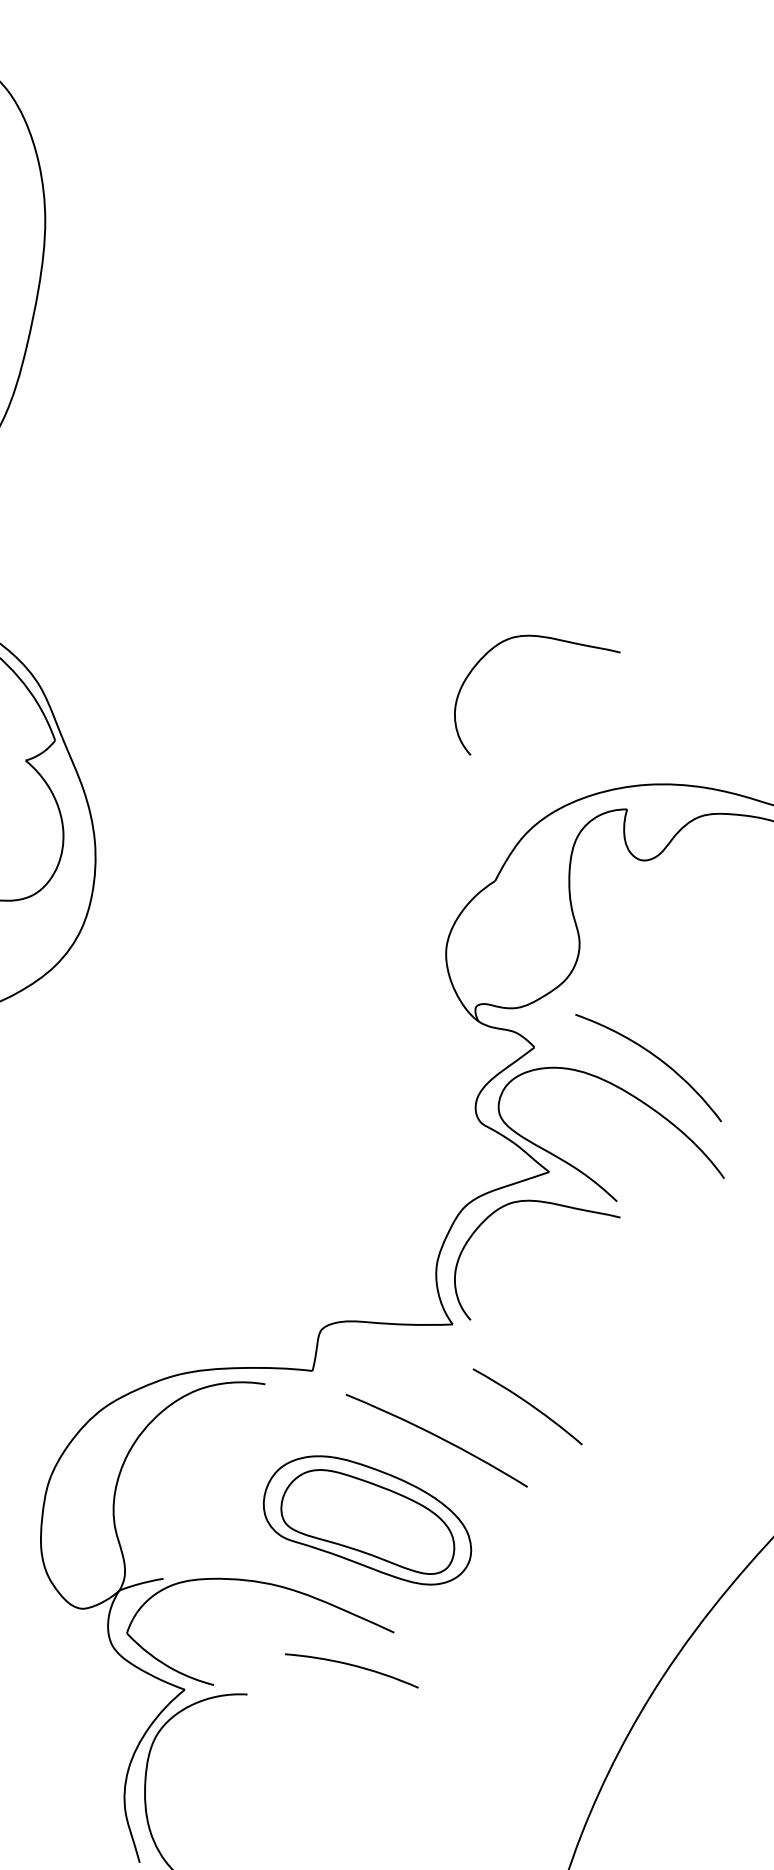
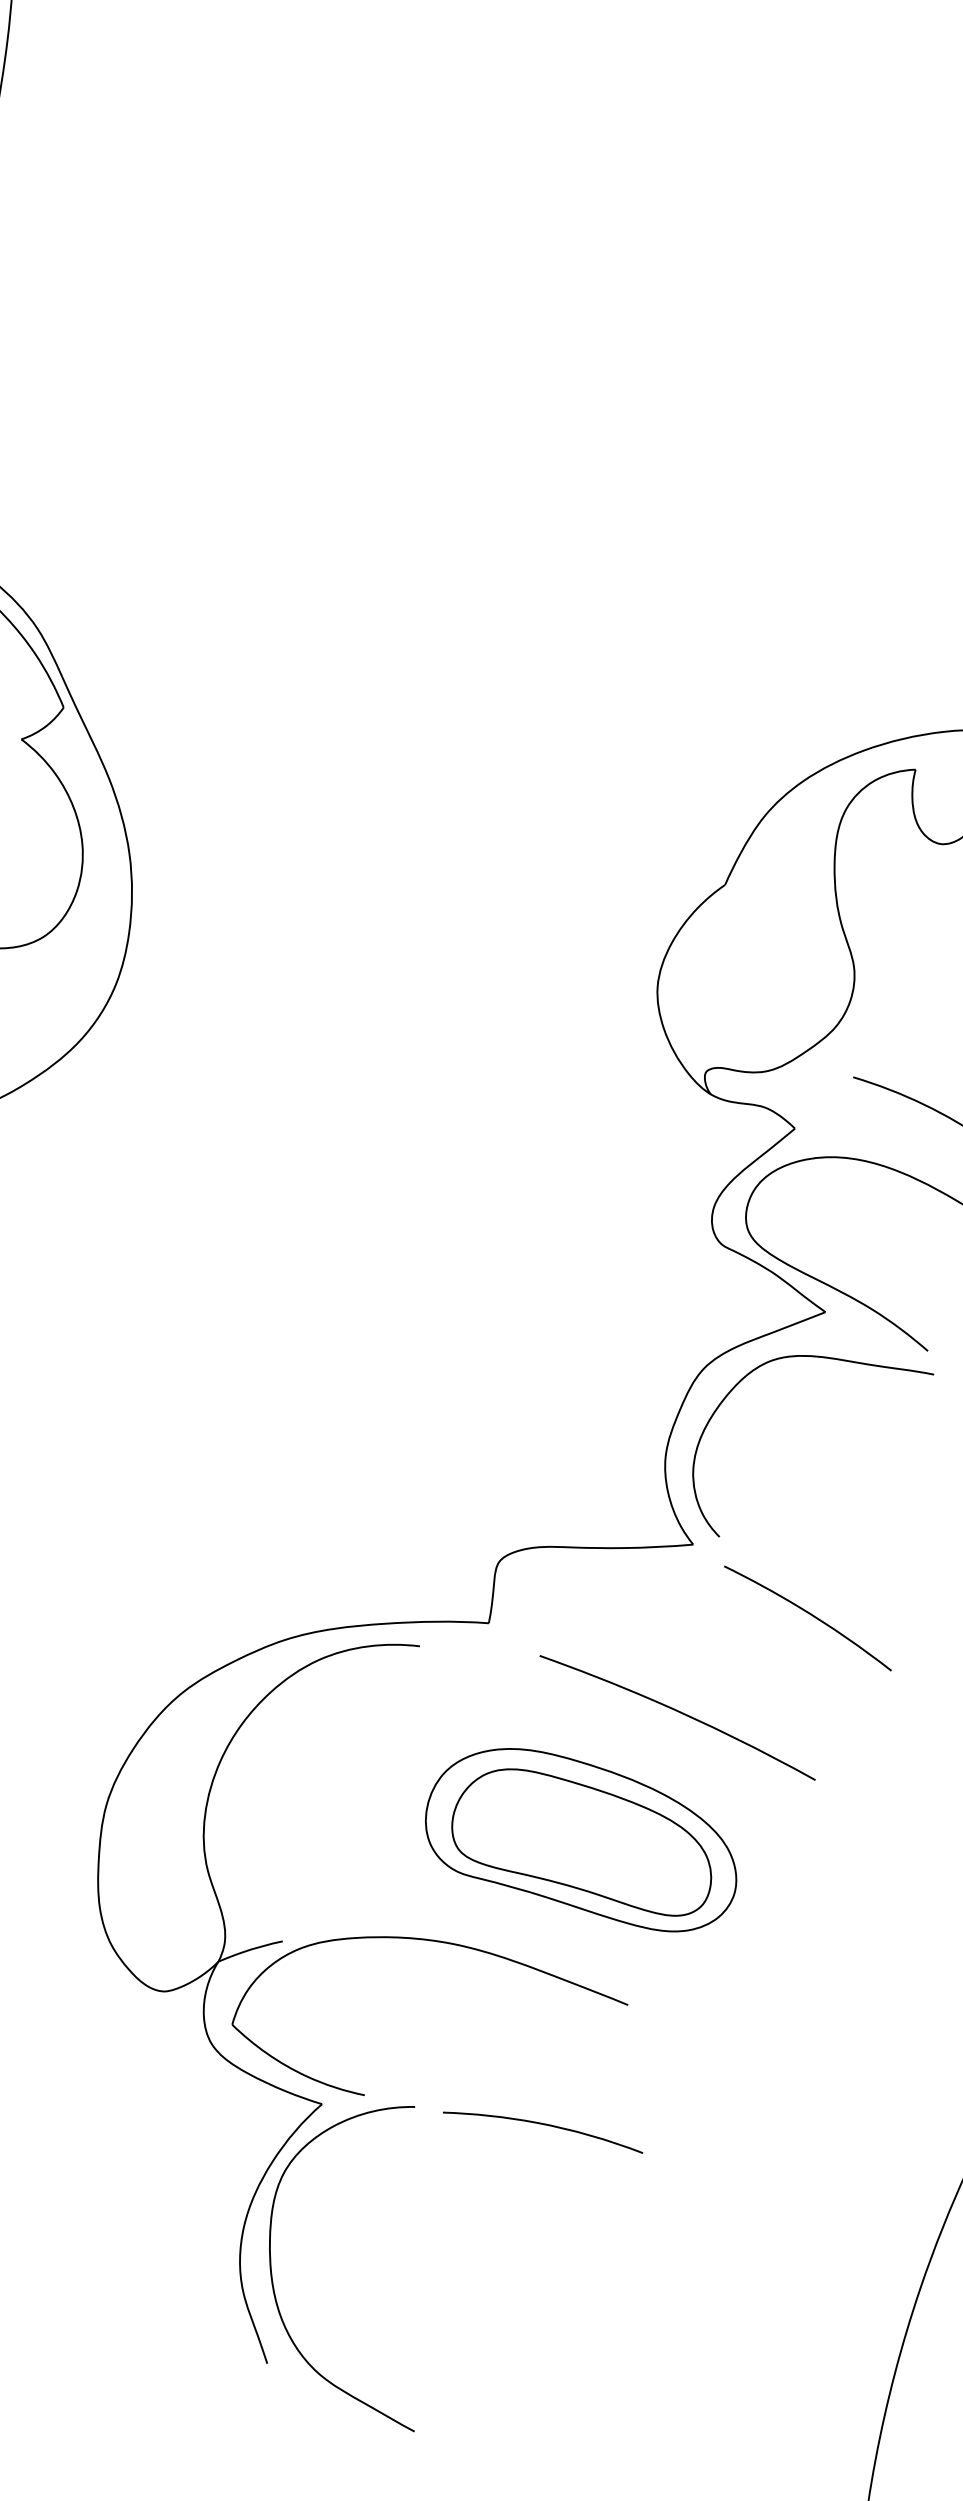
curve: (544, 638) -> (781, 522), removed
curve: (528, 1404) -> (808, 1614), moved
curve: (352, 1666) -> (543, 2126), moved

